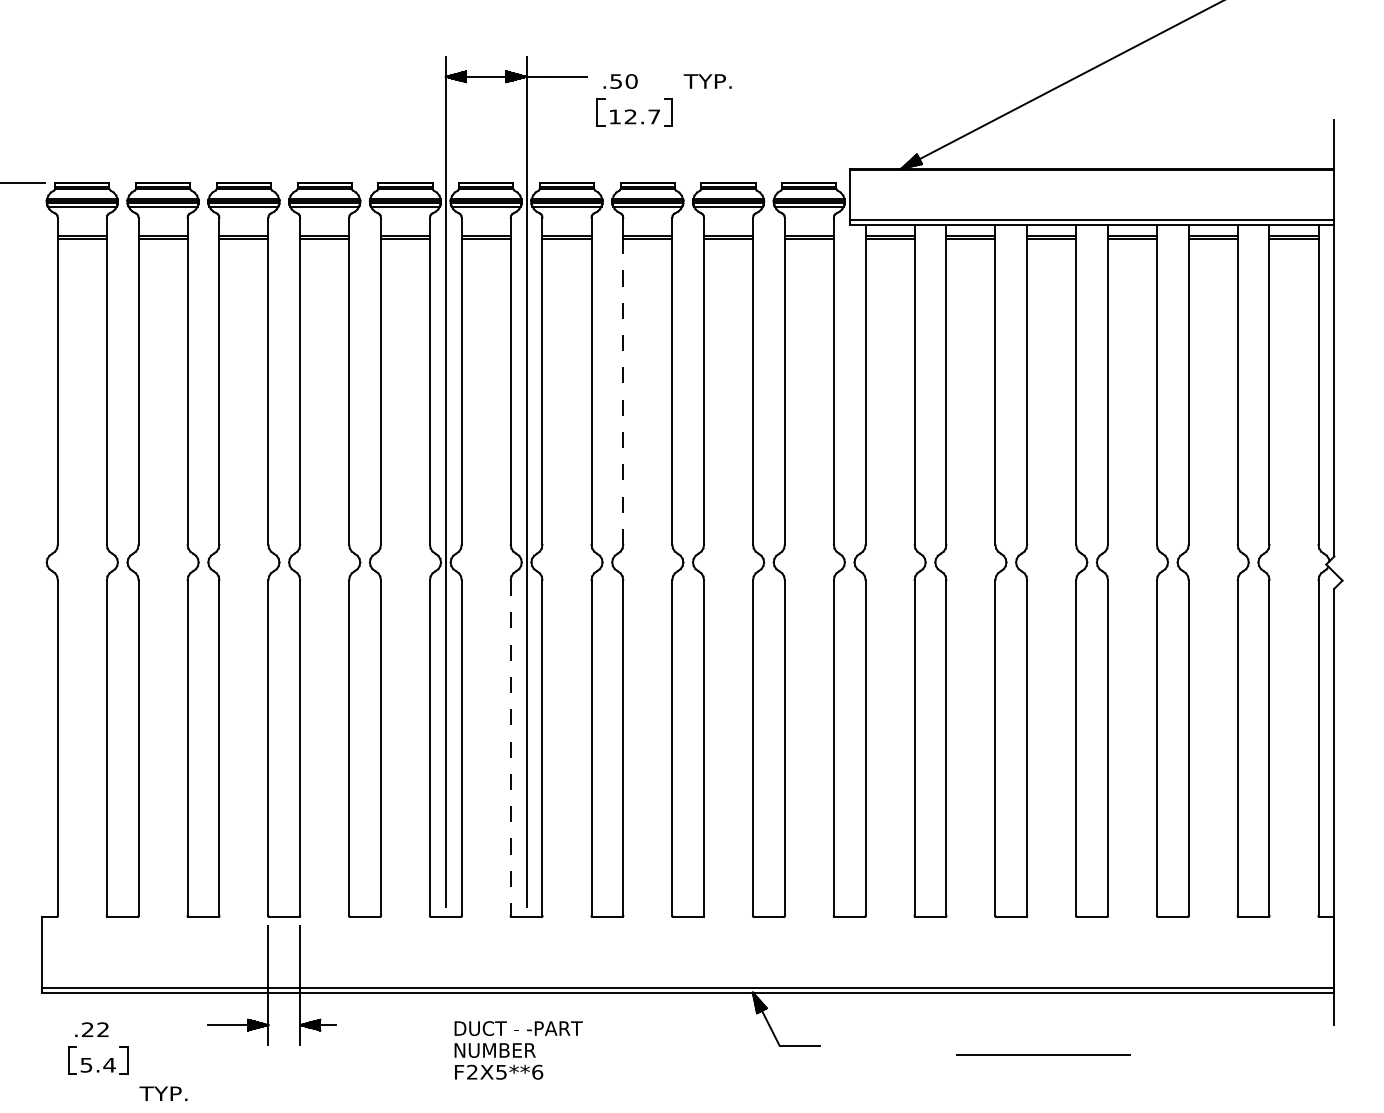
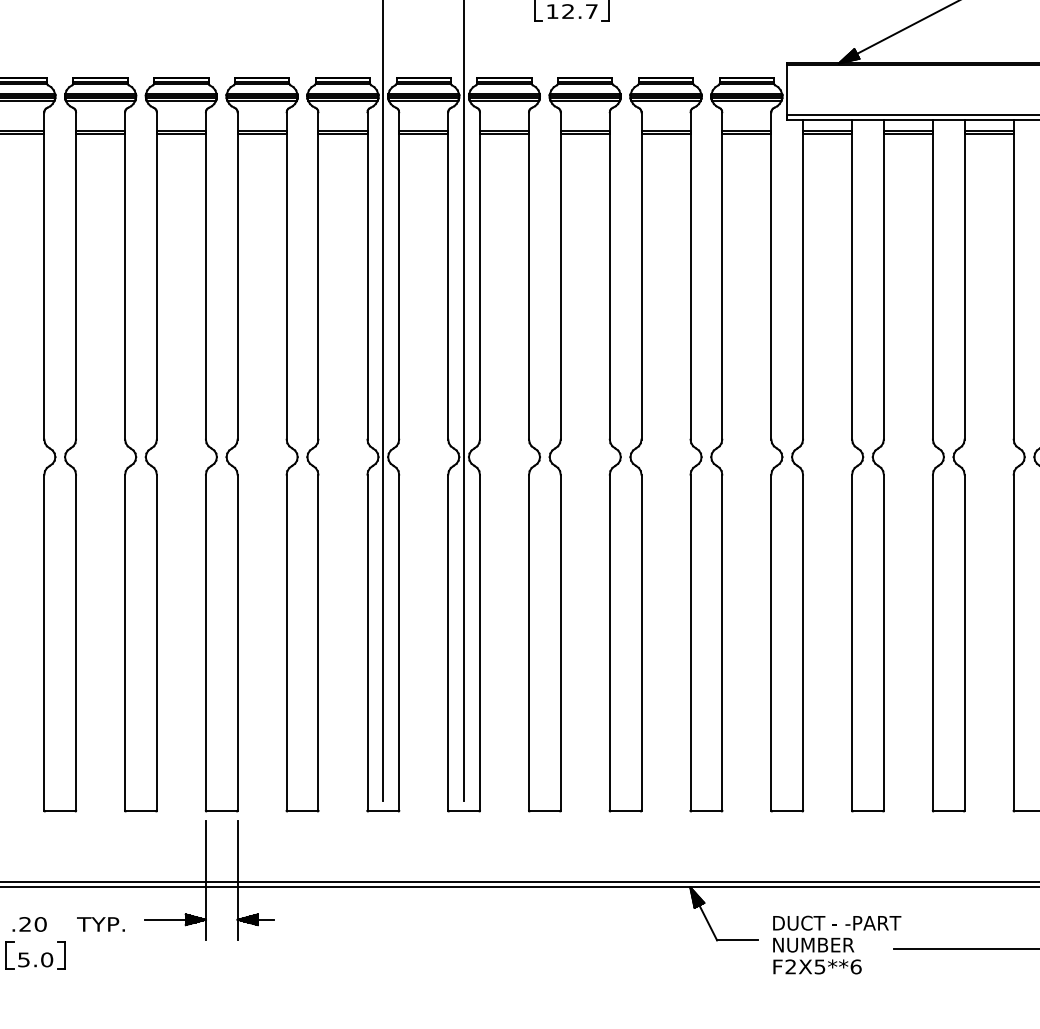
line: (623, 392) -> (560, 287), dashed -> solid
line: (510, 748) -> (447, 643), dashed -> solid
text: (103, 1029) -> (40, 924), .22 -> .20
text: (518, 1050) -> (836, 945), moved
text: (109, 1064) -> (46, 959), 5.4 -> 5.0
text: (163, 1093) -> (100, 924), moved

